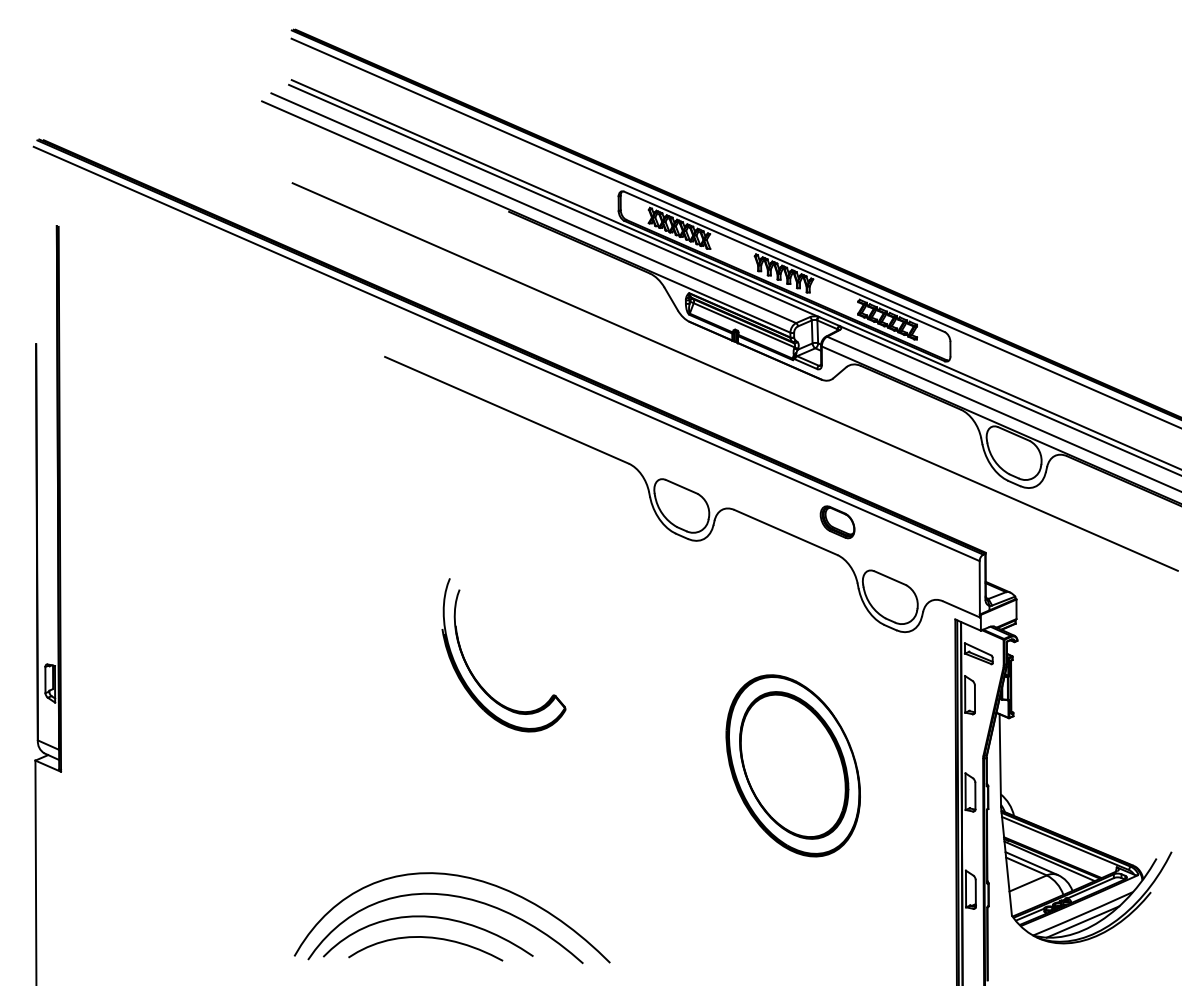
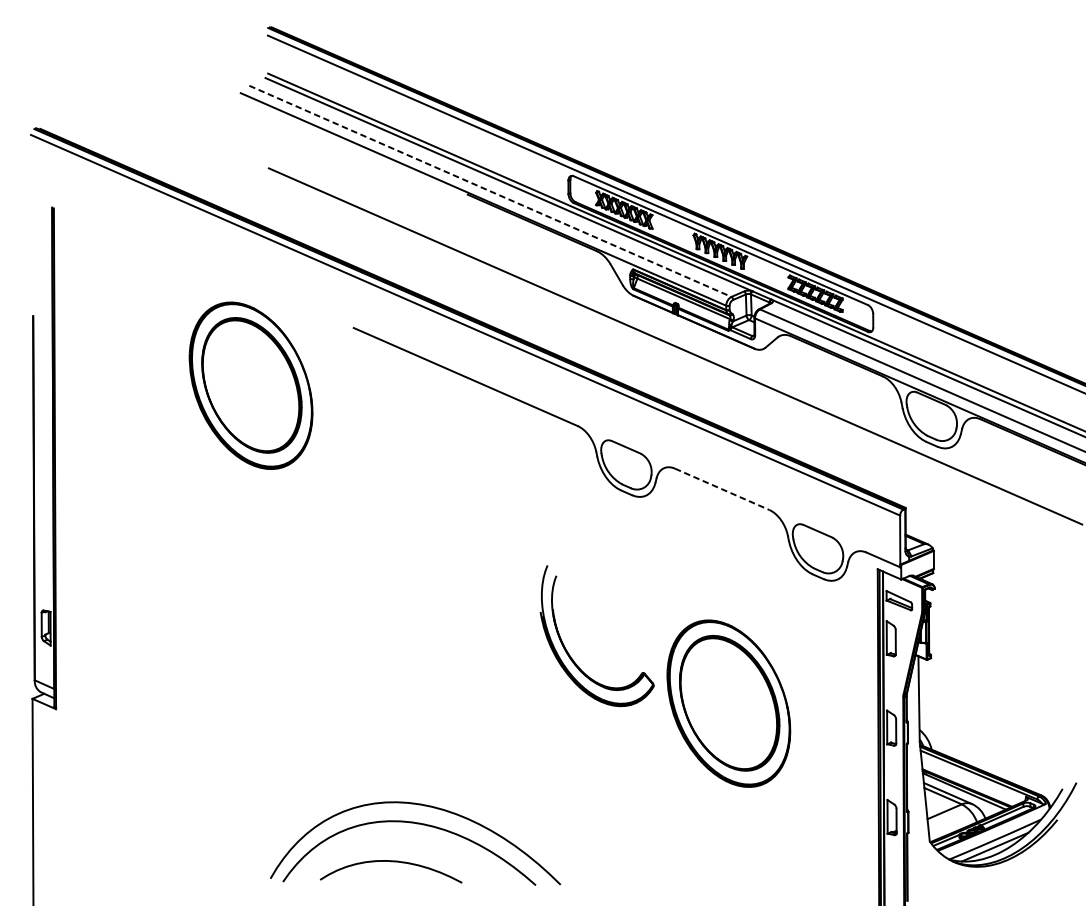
line: (534, 208) -> (491, 191), solid -> dashed
part: (272, 419) -> (250, 385), added
part: (837, 522) -> (769, 480), removed
line: (786, 532) -> (722, 489), solid -> dashed
part: (474, 675) -> (570, 654), moved
curve: (427, 917) -> (392, 843), removed

